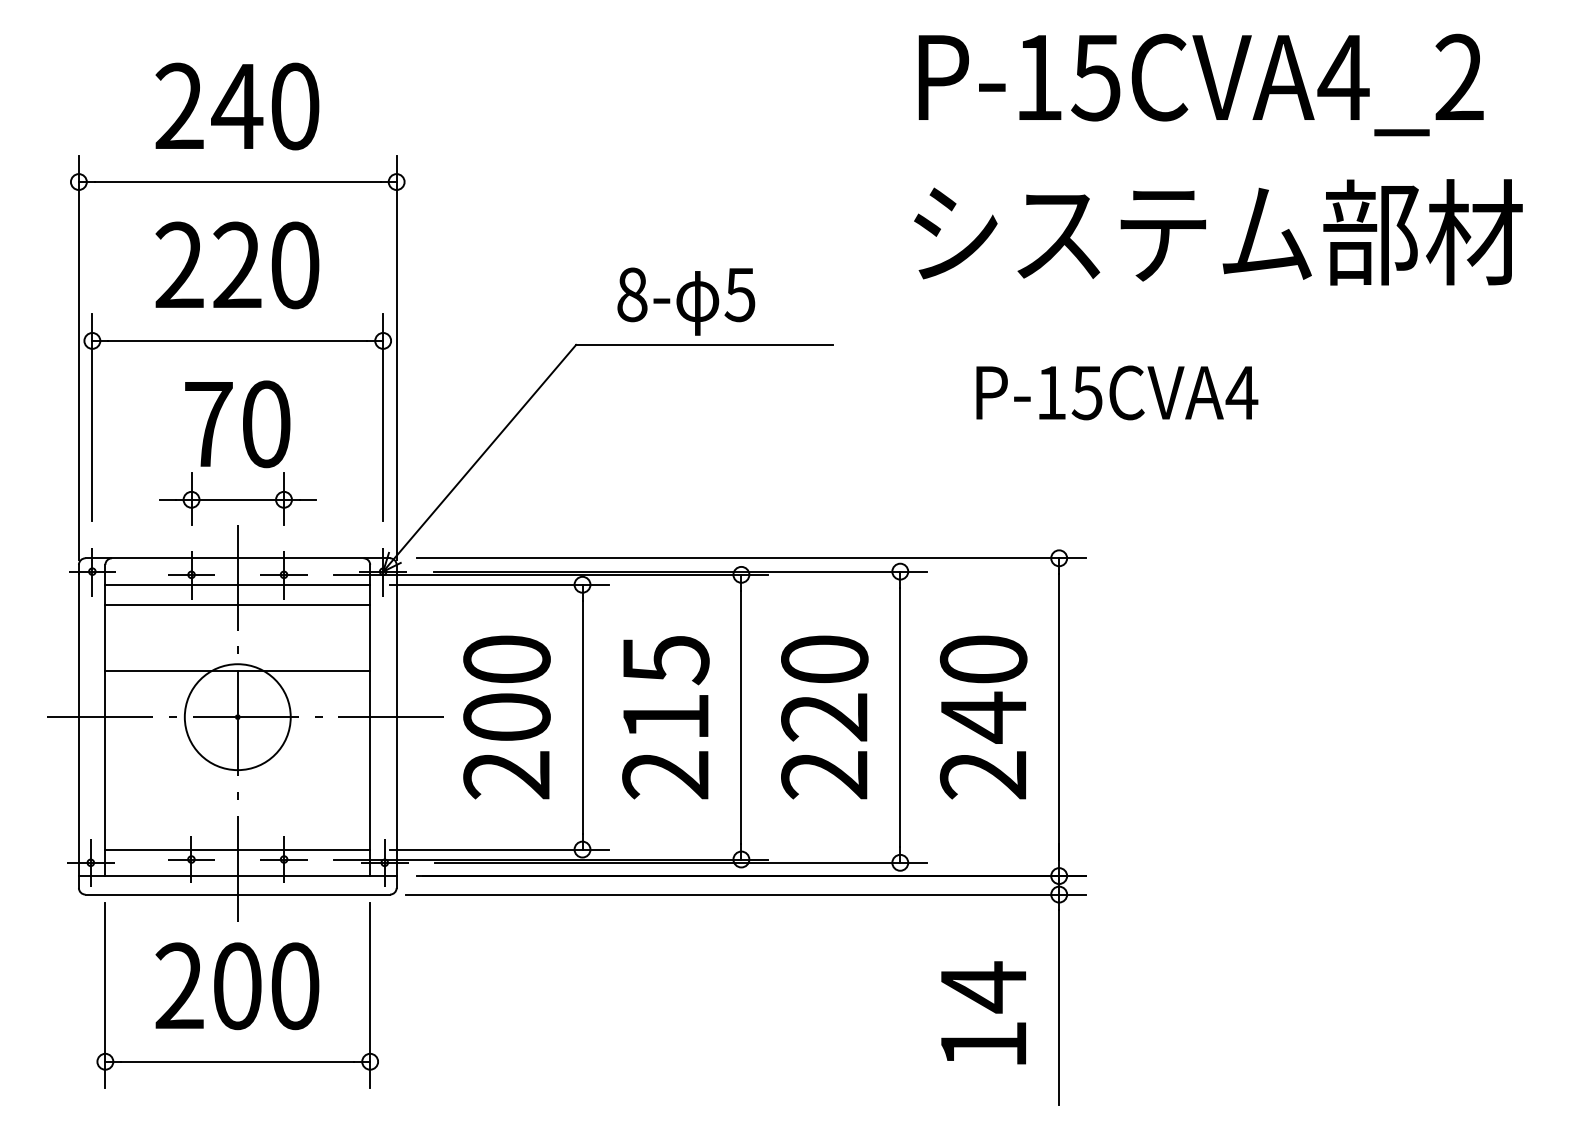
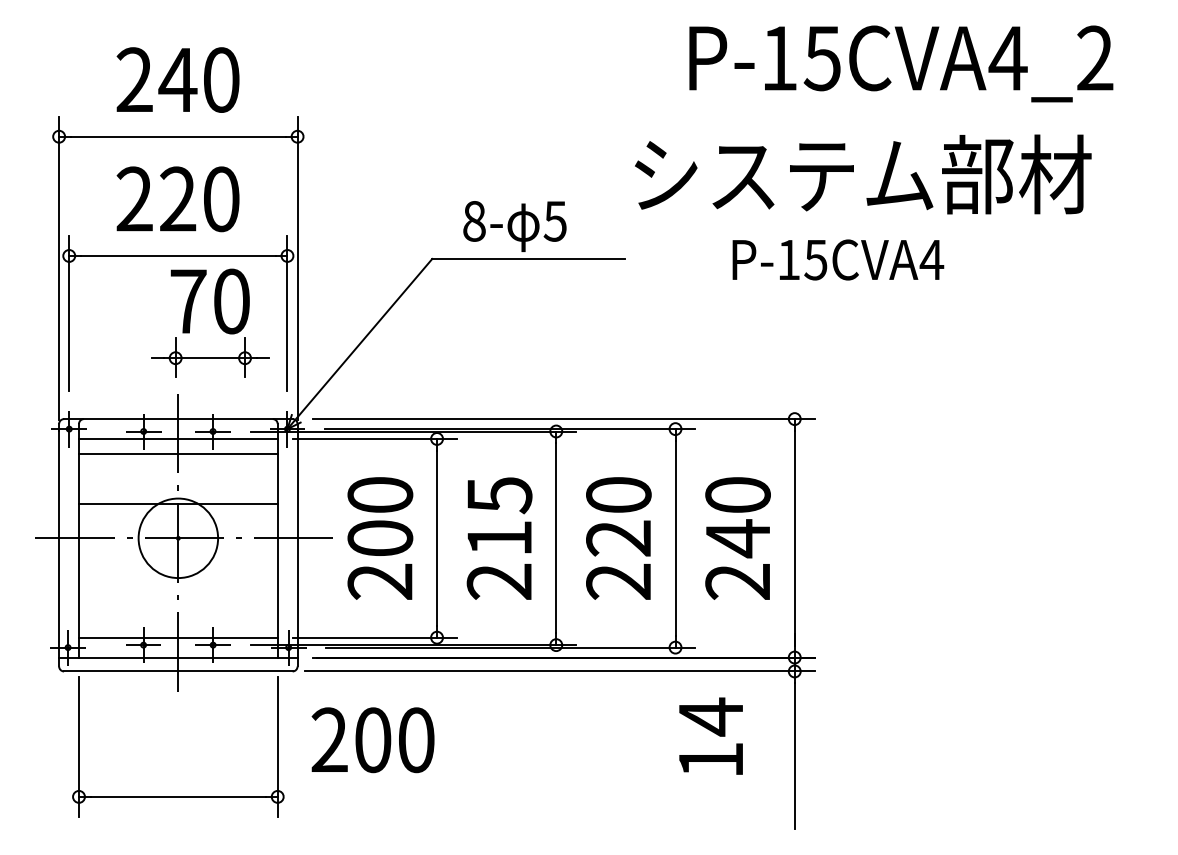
text: (1218, 232) -> (863, 174), moved
text: (1117, 392) -> (838, 259), moved
part: (245, 449) -> (216, 320), moved
text: (236, 986) -> (372, 740), moved
text: (982, 1011) -> (710, 735), moved

